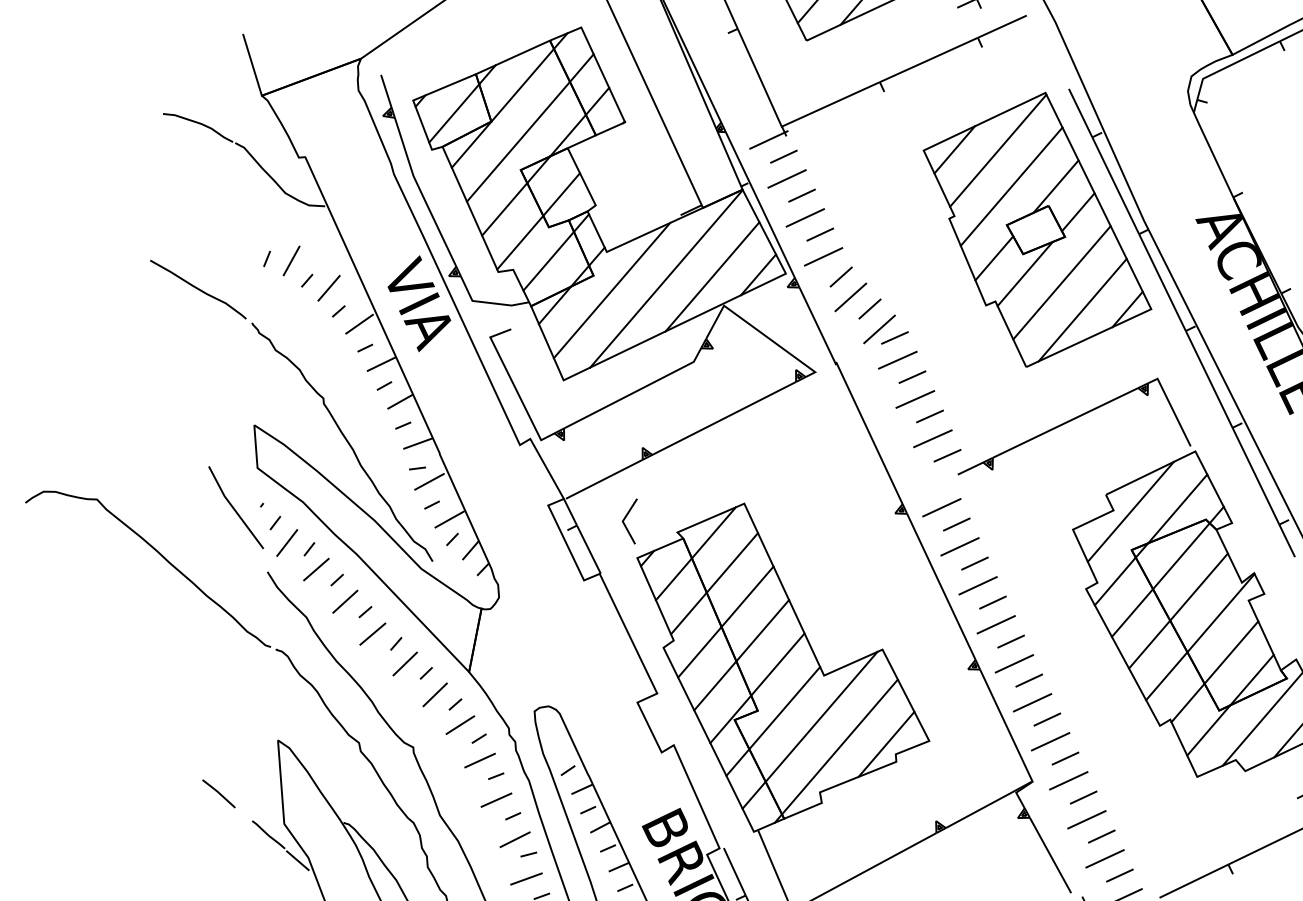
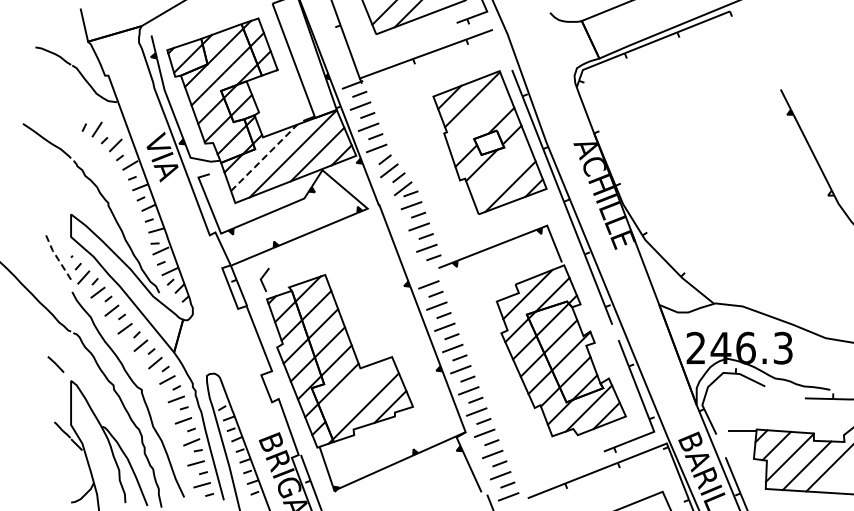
line: (1012, 187) -> (478, 119), removed
line: (1061, 282) -> (500, 171), removed
line: (612, 289) -> (264, 157), solid -> dashed
line: (232, 508) -> (56, 257), solid -> dashed
line: (821, 716) -> (357, 389), removed
line: (218, 793) -> (55, 364), moved

